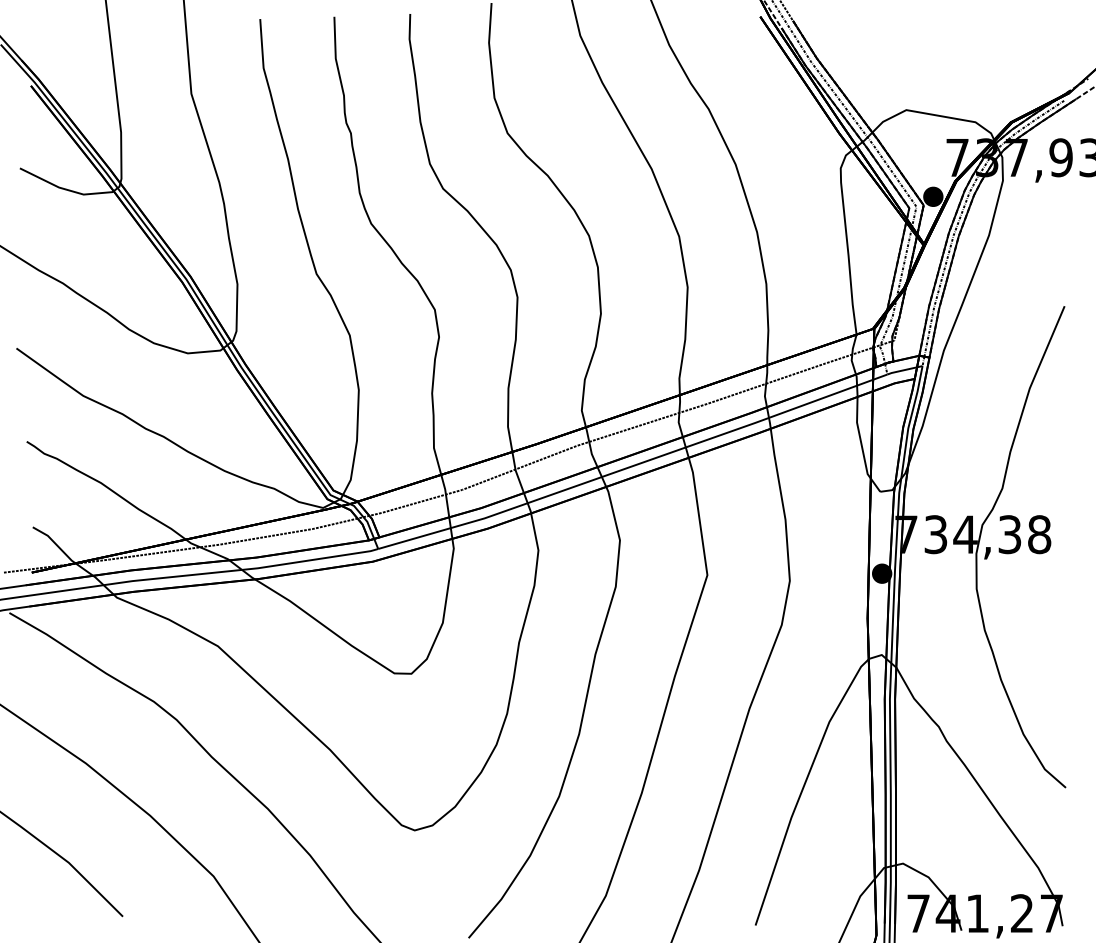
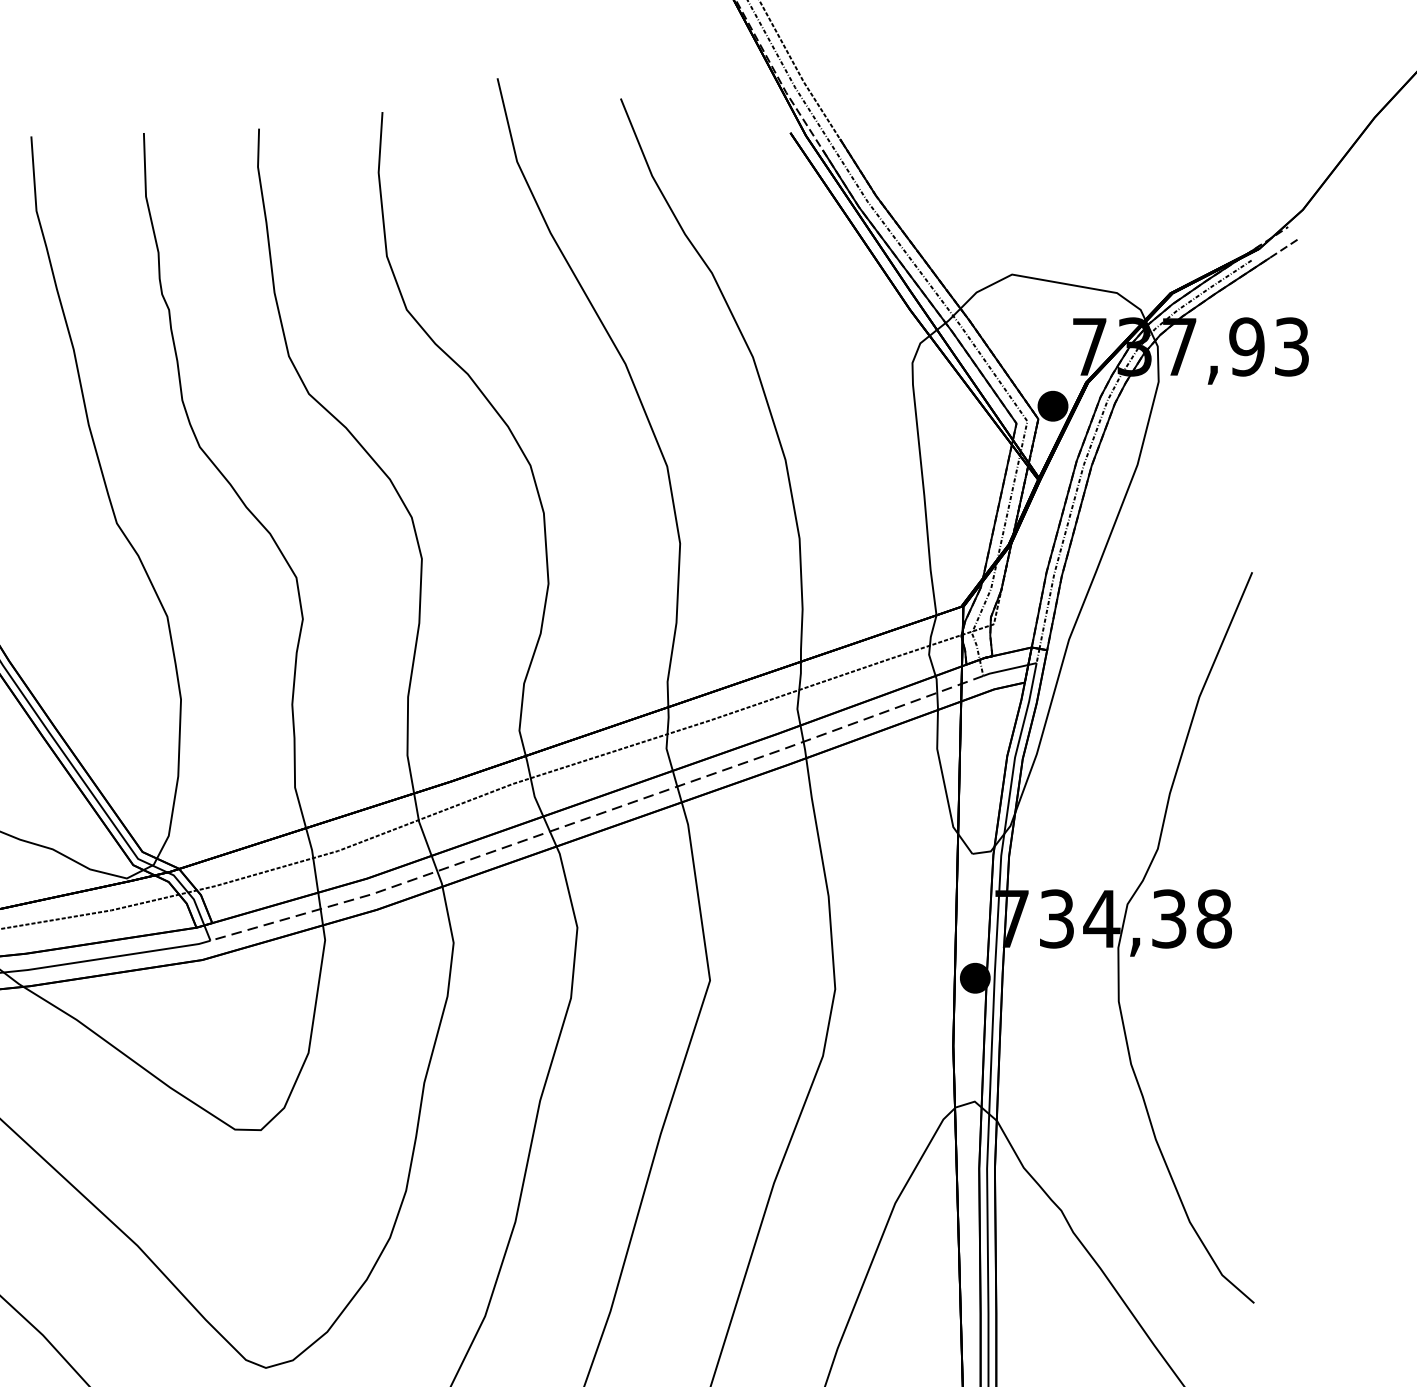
line: (634, 465) -> (599, 814), solid -> dashed

